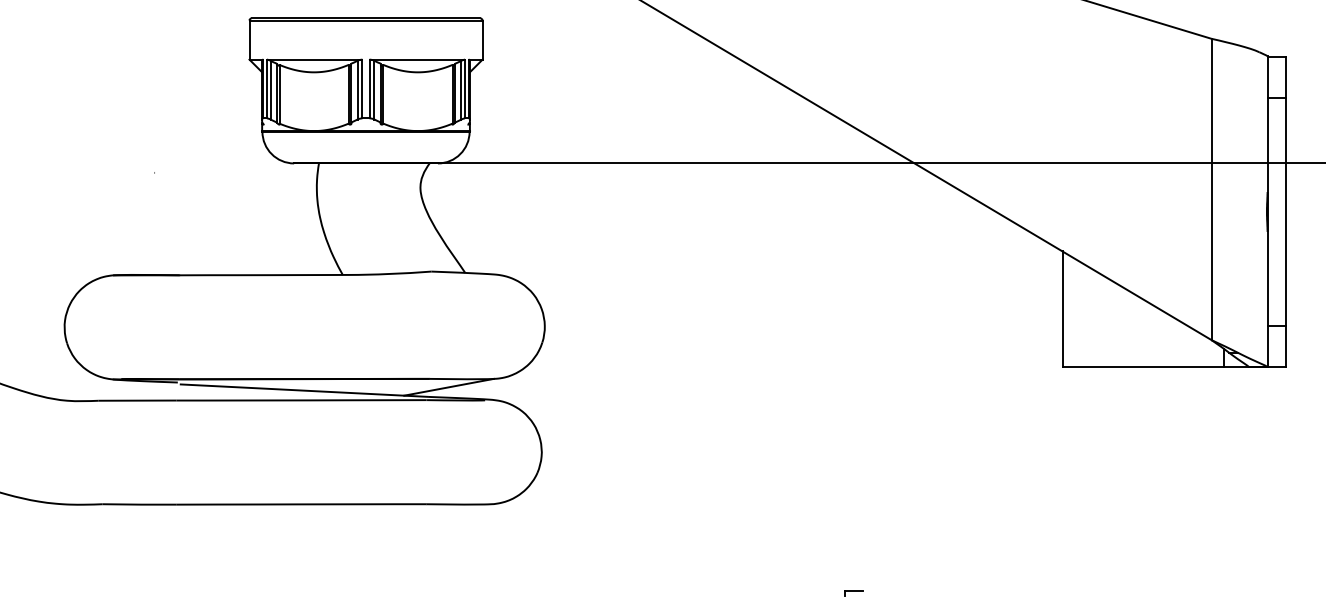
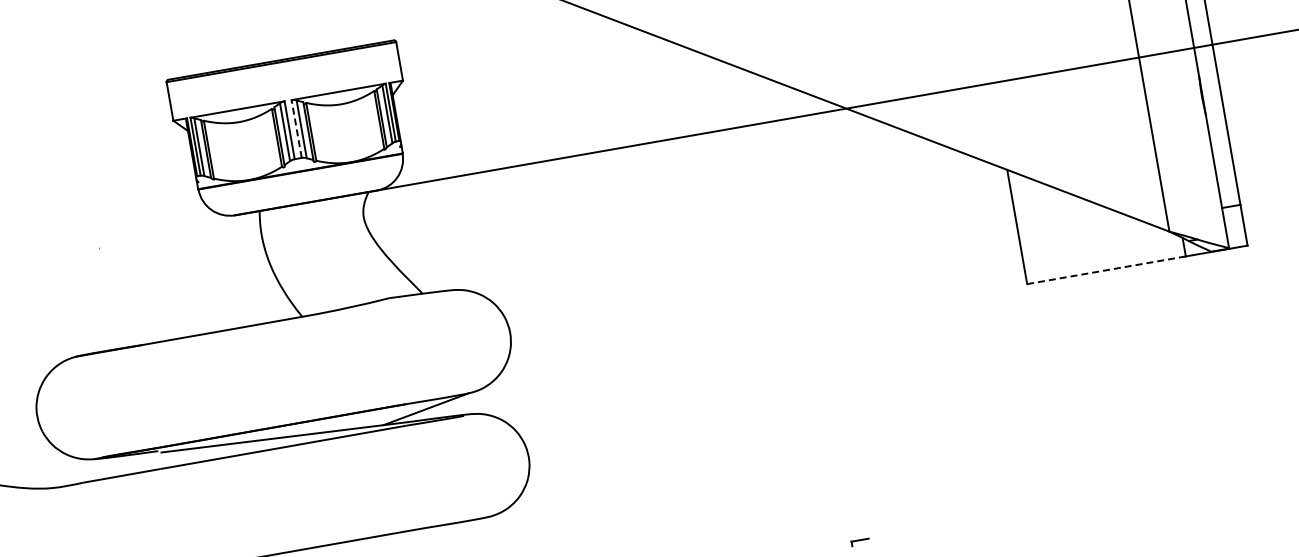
line: (369, 88) -> (296, 128), solid -> dashed
line: (1143, 367) -> (1106, 270), solid -> dashed

